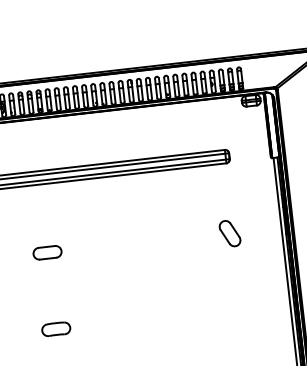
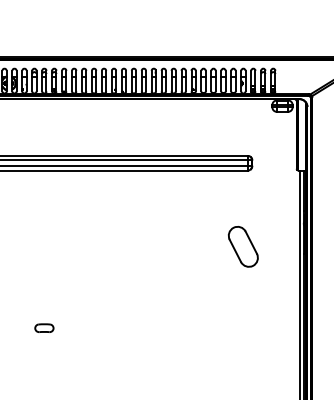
part: (230, 233) -> (243, 246), size x1.4
part: (47, 252) -> (44, 244), removed
part: (56, 328) -> (44, 327), size x0.6

